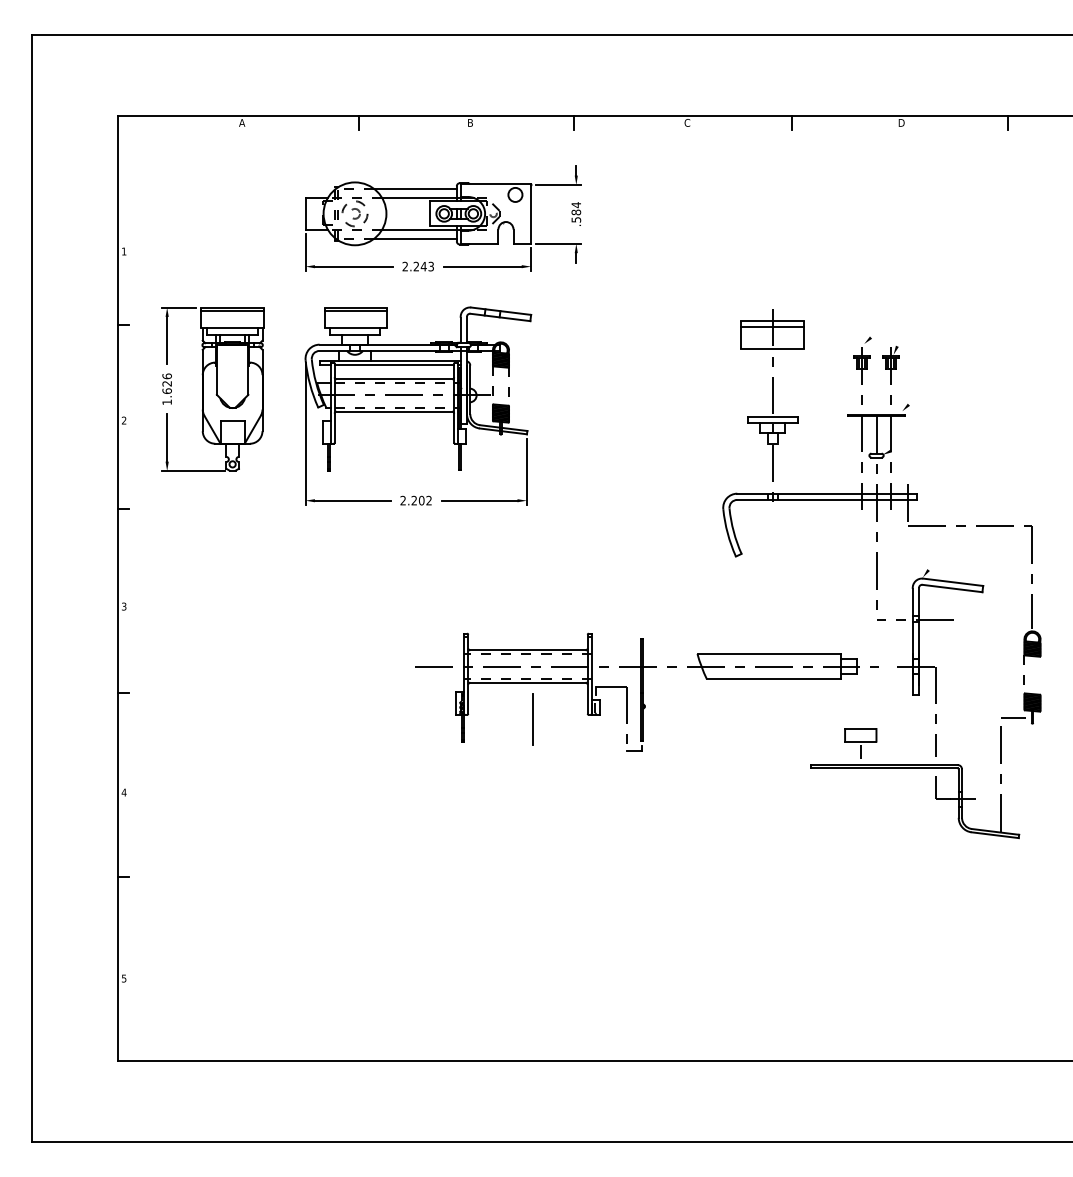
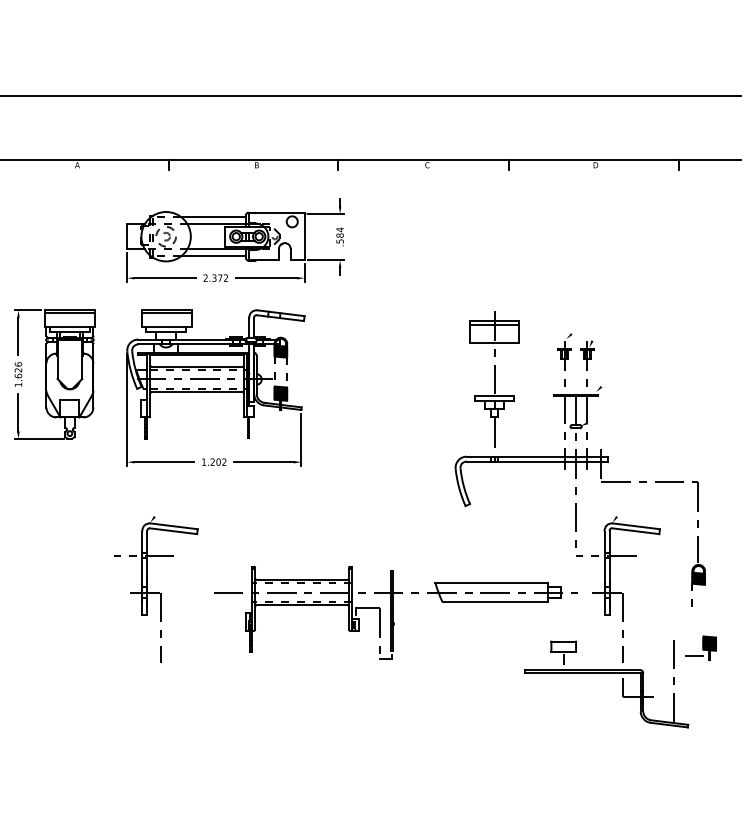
text: (423, 266) -> (219, 278), 2.243 -> 2.372
text: (402, 500) -> (203, 462), 2.202 -> 1.202
part: (342, 662) -> (156, 589), added
part: (1021, 708) -> (701, 648), moved
line: (533, 718) -> (306, 633), removed

